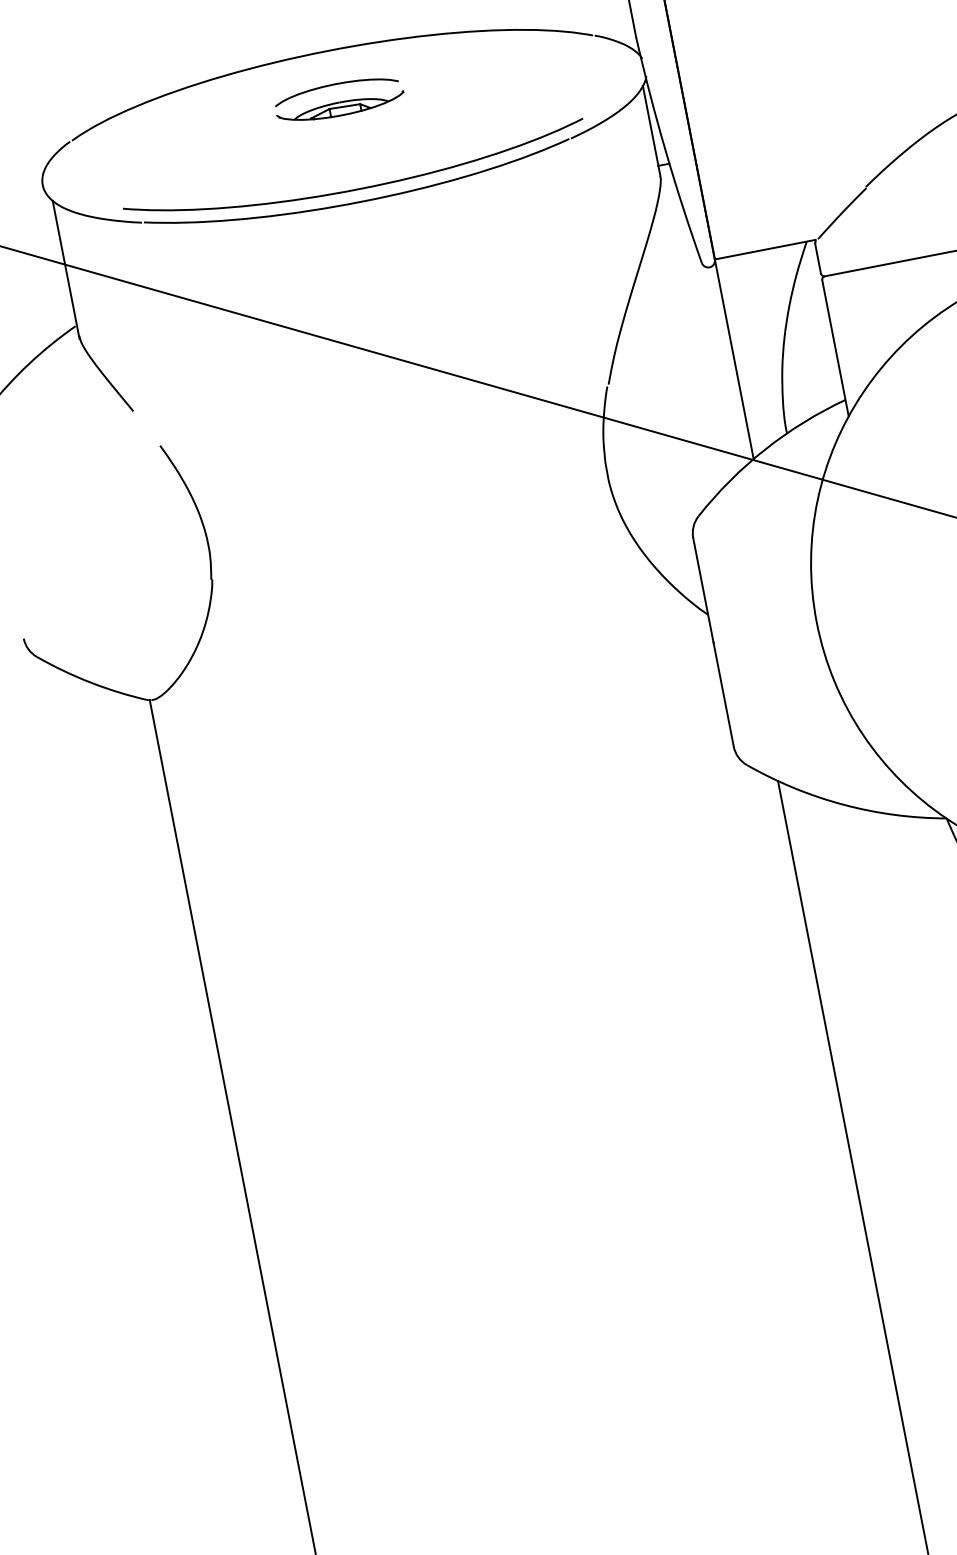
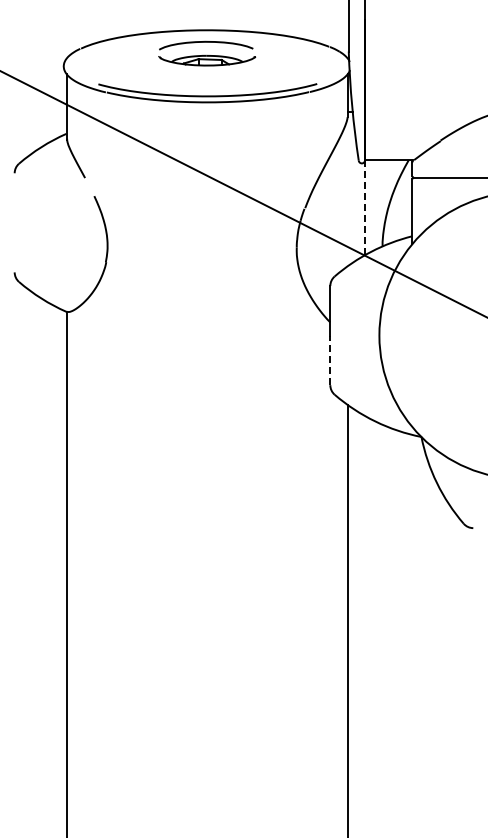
part: (339, 99) -> (207, 53), size x1.6
line: (735, 358) -> (365, 207), solid -> dashed
line: (724, 694) -> (330, 360), solid -> dashed

